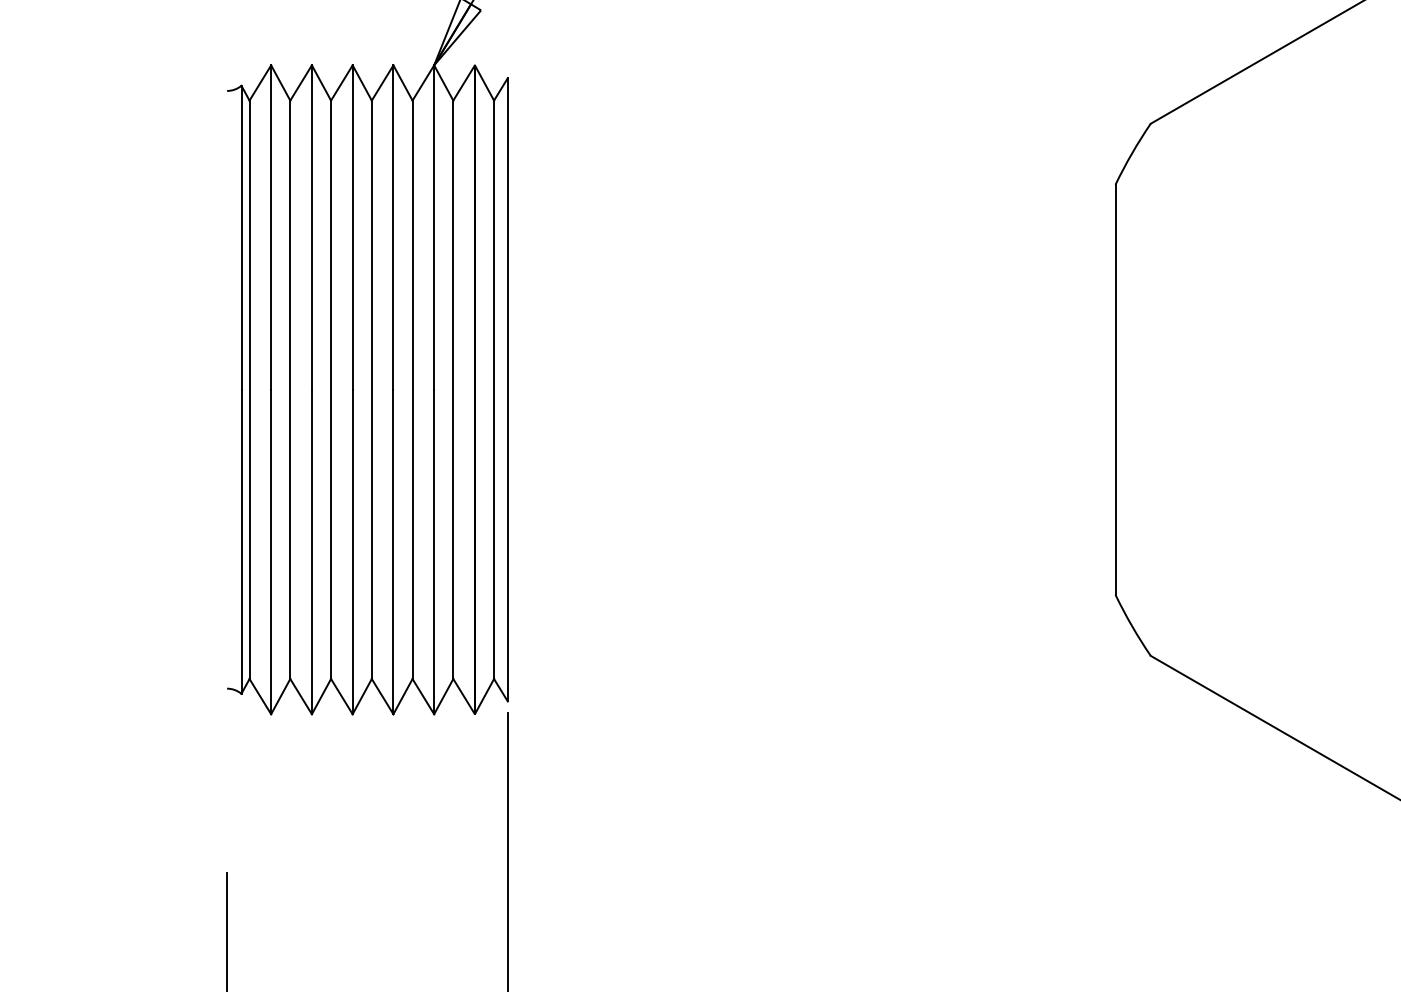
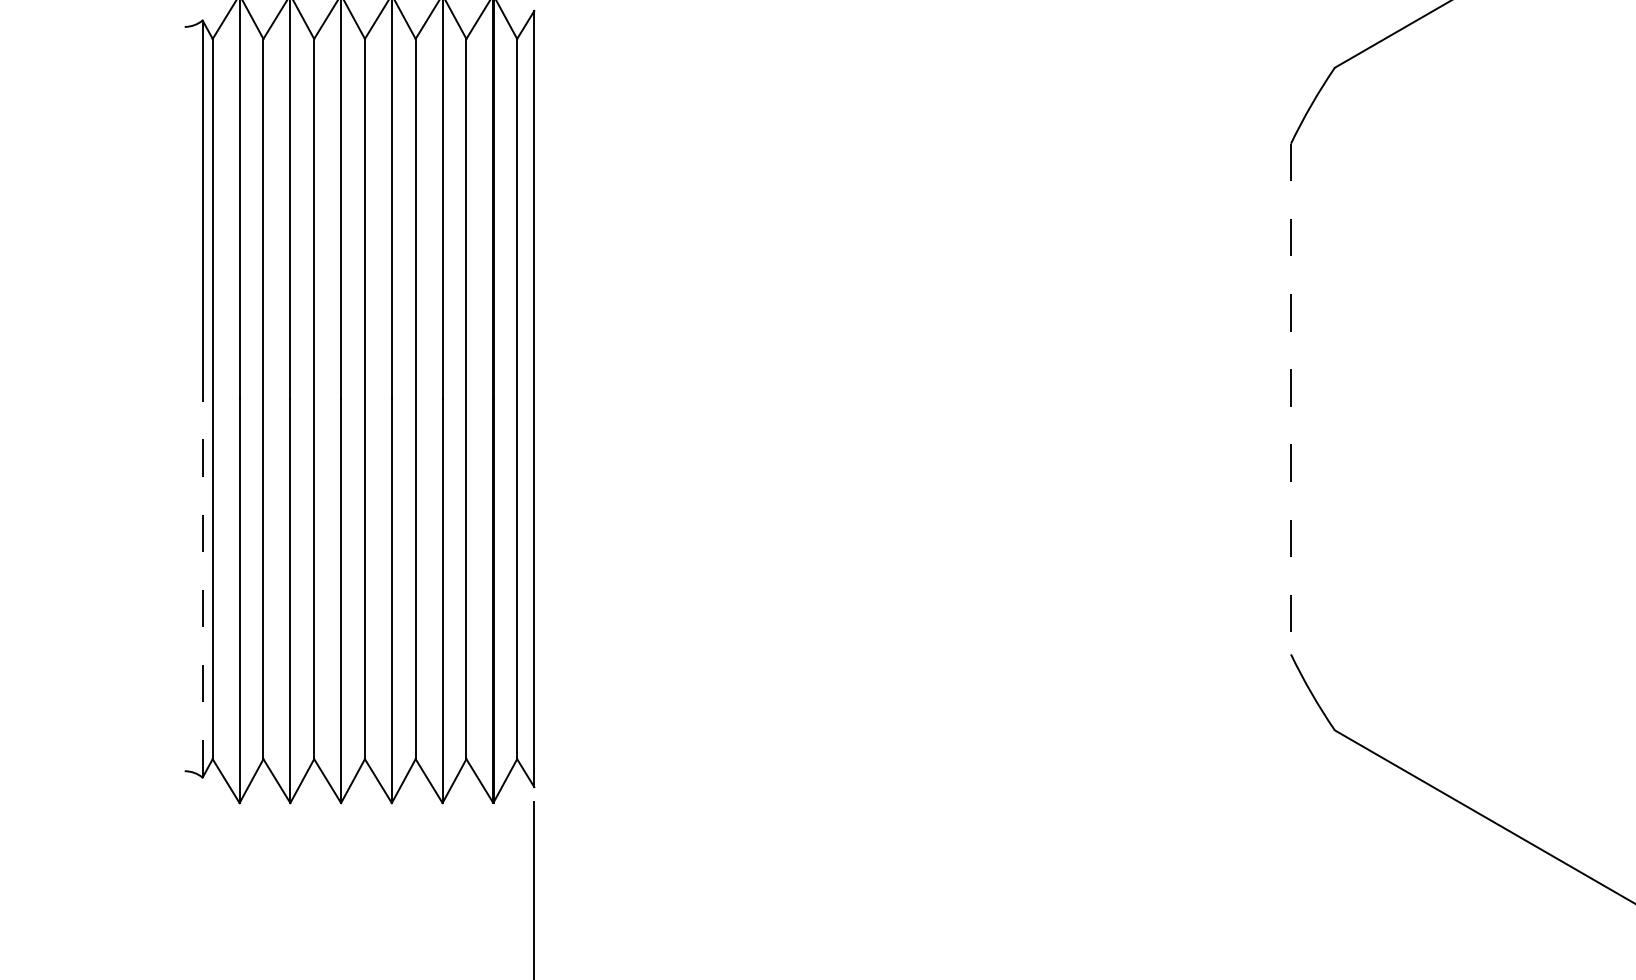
line: (1115, 390) -> (1290, 399), solid -> dashed
line: (241, 541) -> (202, 587), solid -> dashed

